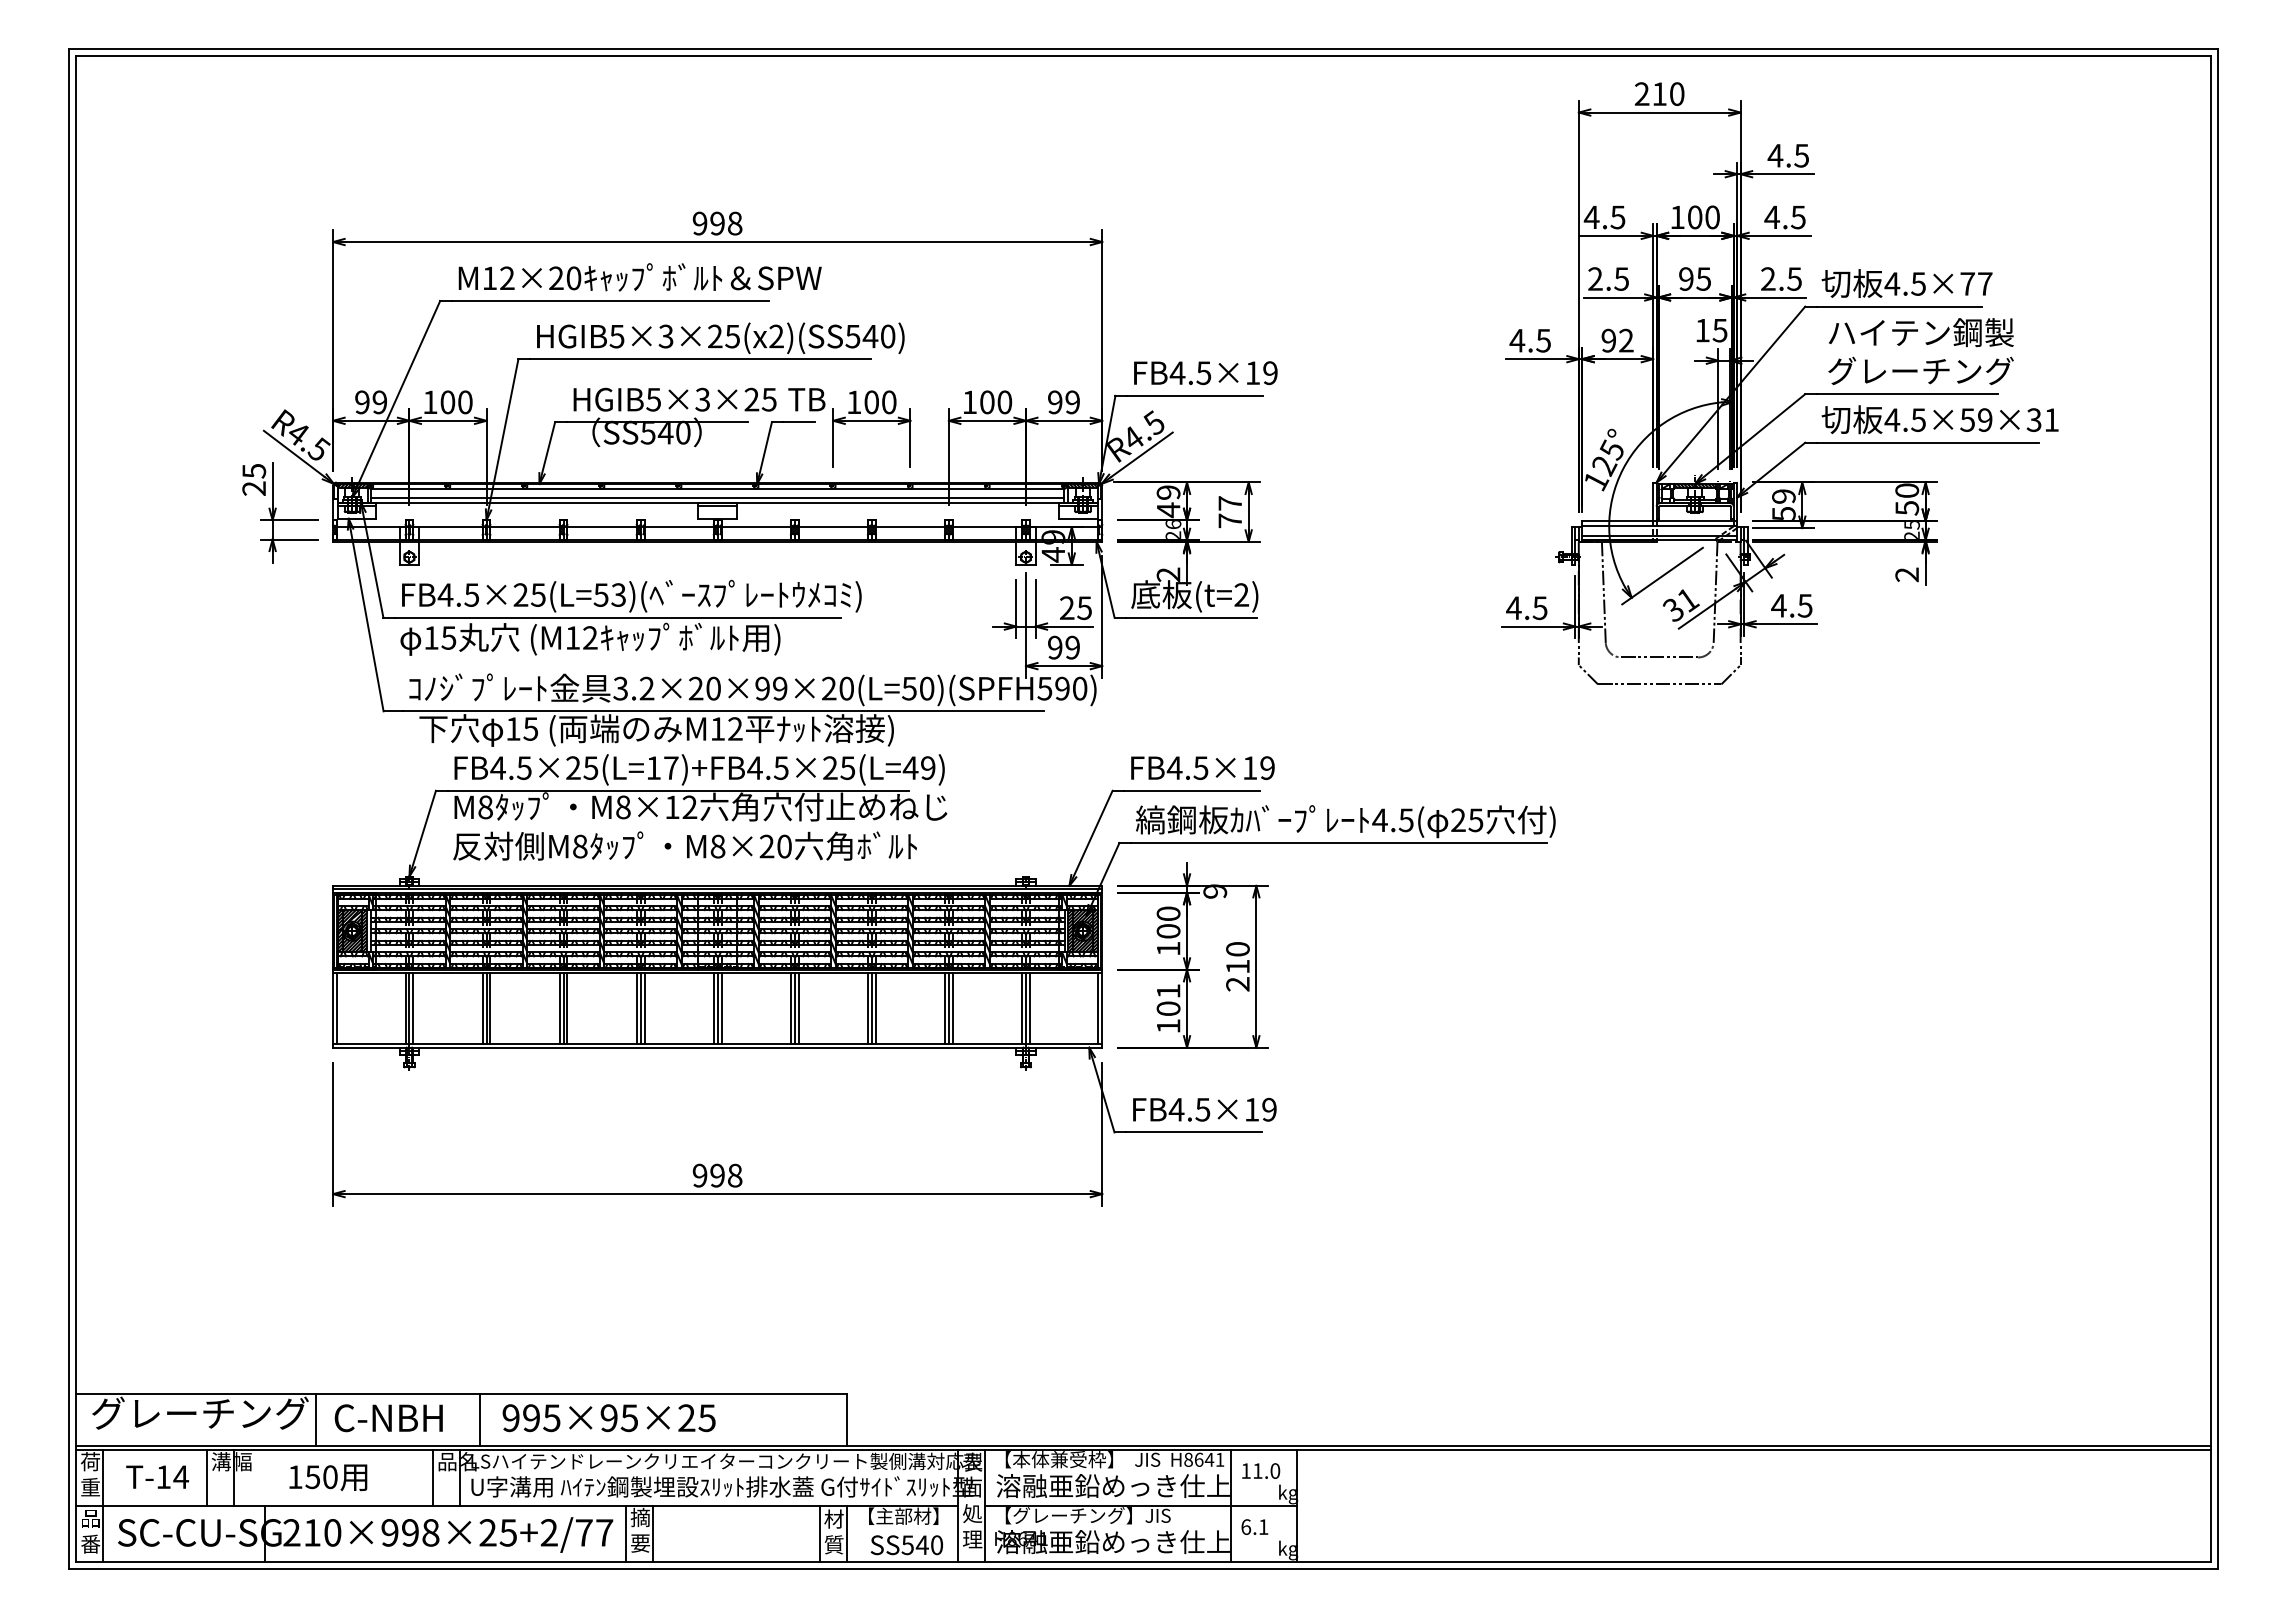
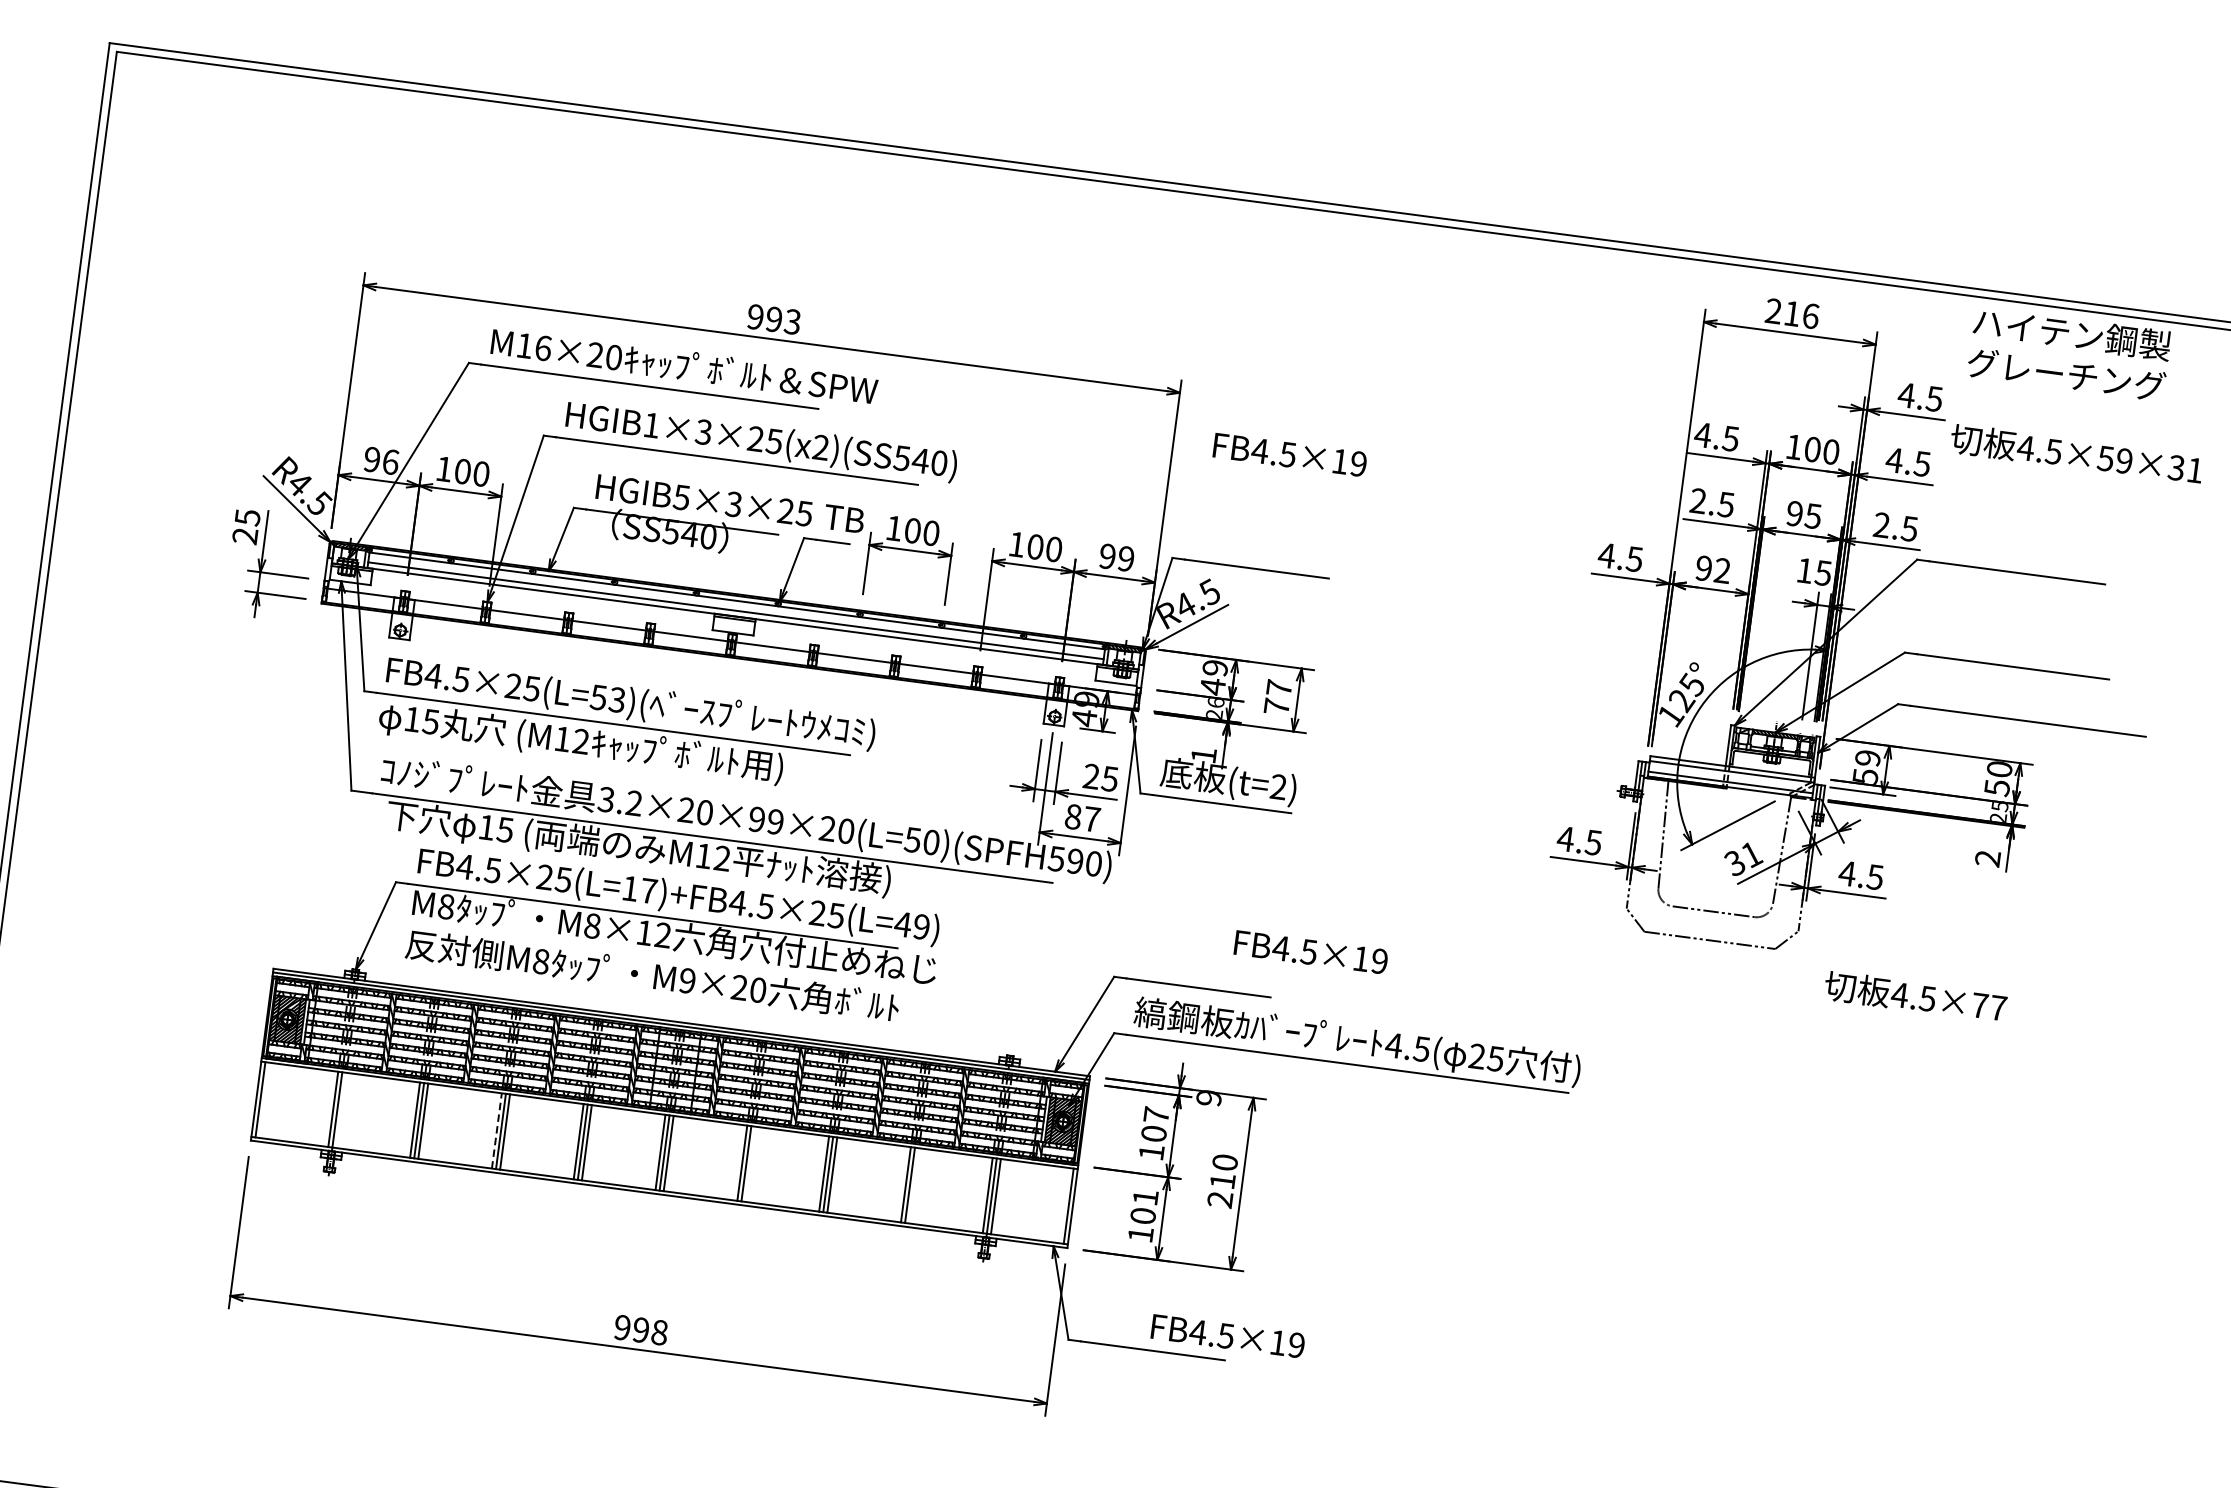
text: (1677, 93) -> (1811, 315), 210 -> 216
text: (734, 223) -> (792, 321), 998 -> 993
text: (507, 278) -> (543, 348), M12×20 -> M16×20
text: (1906, 283) -> (1915, 996), moved
text: (616, 336) -> (651, 425), HGIB5×3×25(x2)(SS540) -> HGIB1×3×25(x2)(SS540)
text: (1920, 351) -> (2068, 353), moved
text: (1205, 373) -> (1289, 455), moved
text: (379, 402) -> (390, 462), 99 -> 96
text: (1939, 419) -> (2076, 454), moved
text: (1168, 574) -> (1203, 755), 2 -> 1
text: (1064, 647) -> (1083, 818), 99 -> 87
text: (1202, 767) -> (1310, 951), moved
text: (717, 846) -> (687, 980), M8×20 -> M9×20
text: (1168, 913) -> (1156, 1114), 100 -> 107
line: (413, 1008) -> (341, 1110), removed
line: (559, 1008) -> (496, 1130), solid -> dashed
line: (798, 1008) -> (750, 1164), removed
line: (952, 1008) -> (913, 1185), removed
text: (1204, 1109) -> (1227, 1335), moved

